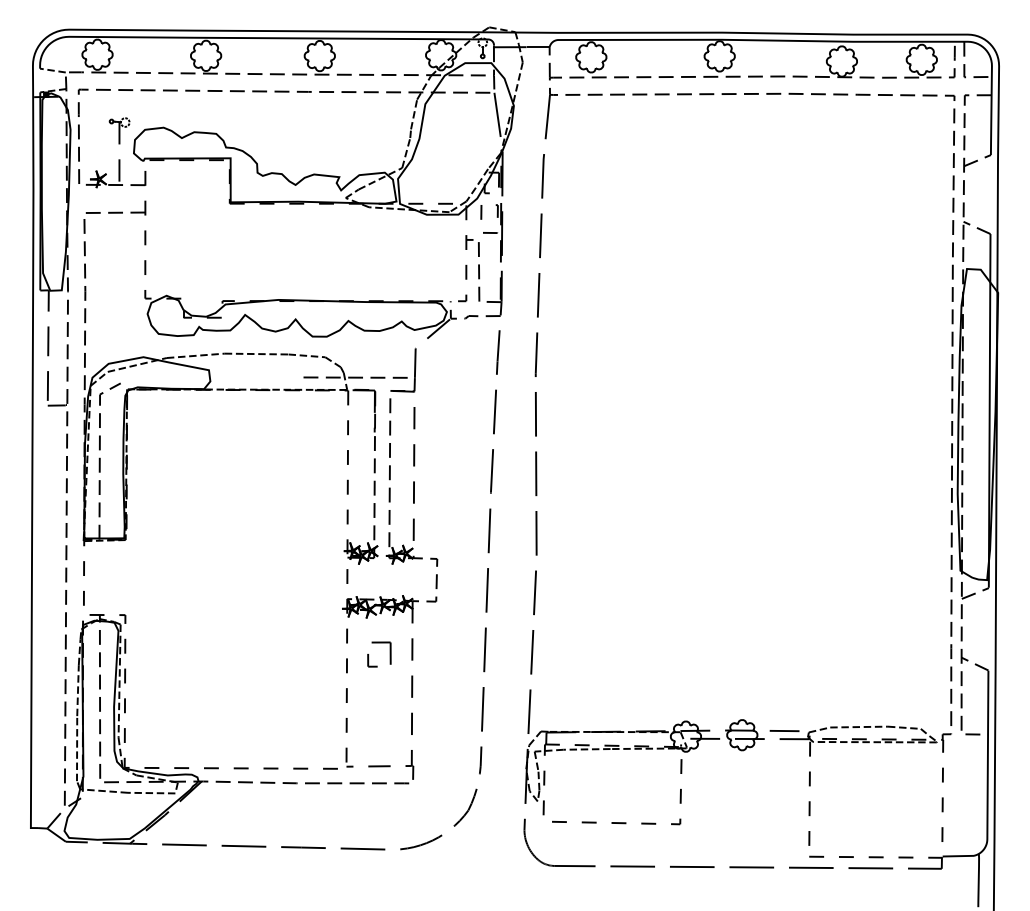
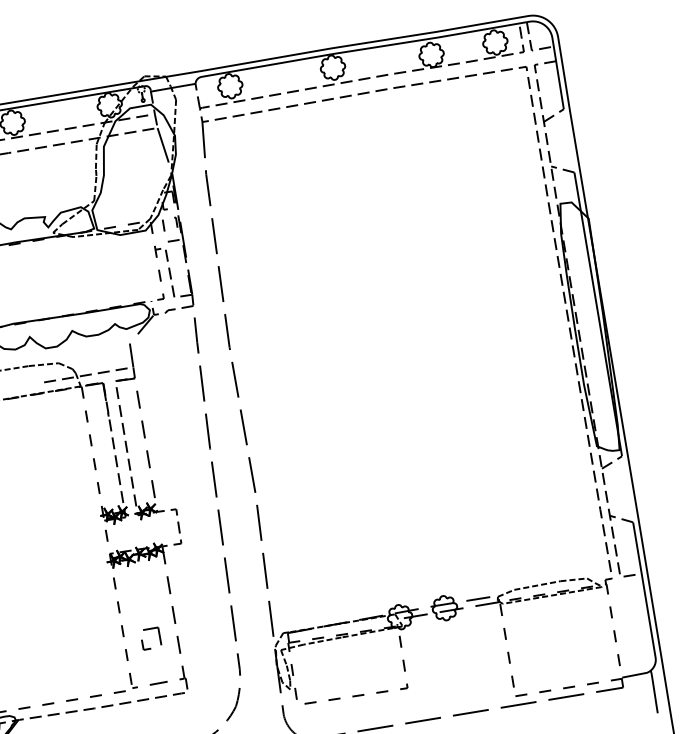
part: (389, 654) -> (159, 637), moved

